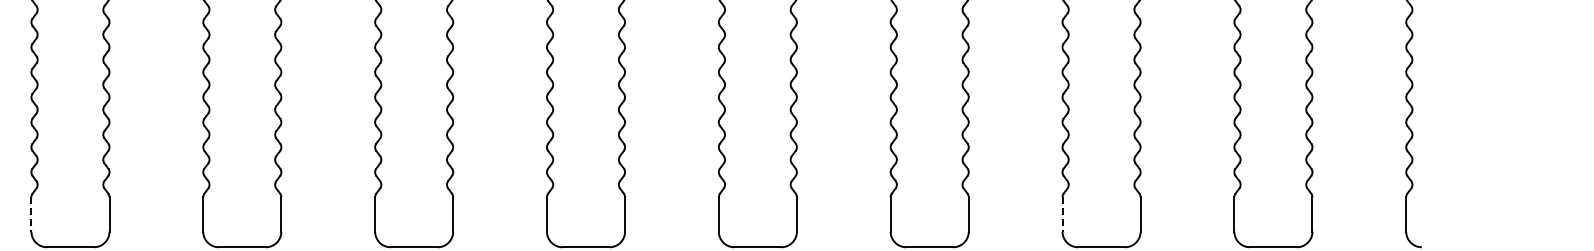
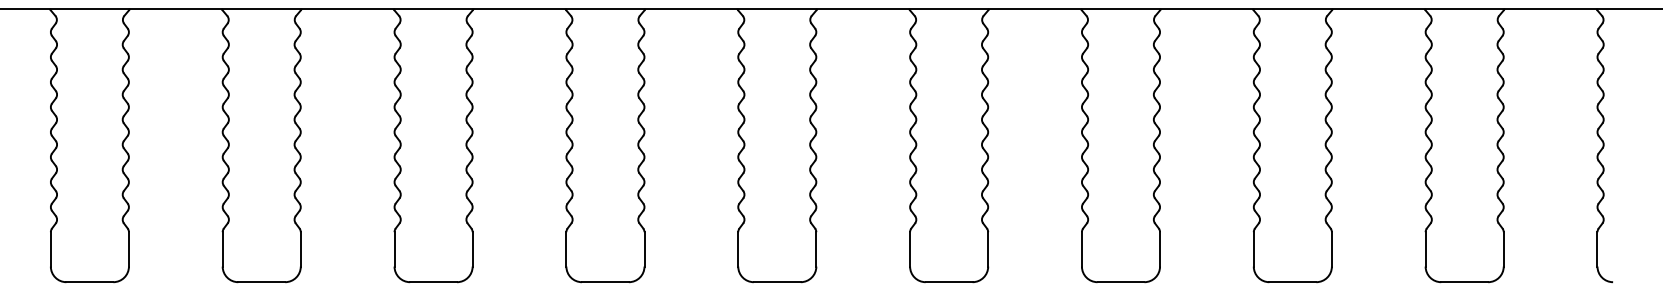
line: (31, 214) -> (222, 249), dashed -> solid
line: (1062, 214) -> (1253, 249), dashed -> solid

